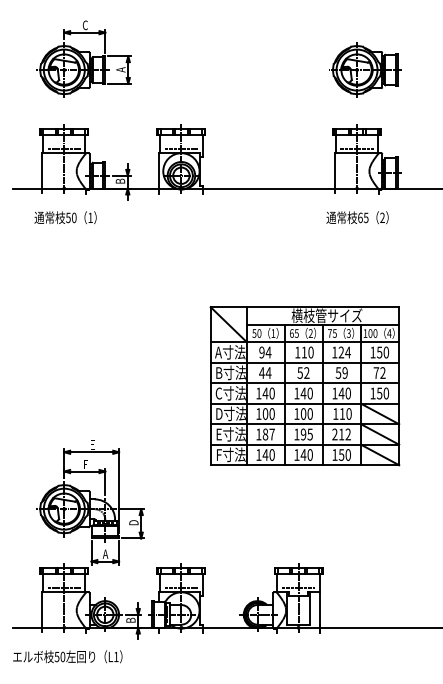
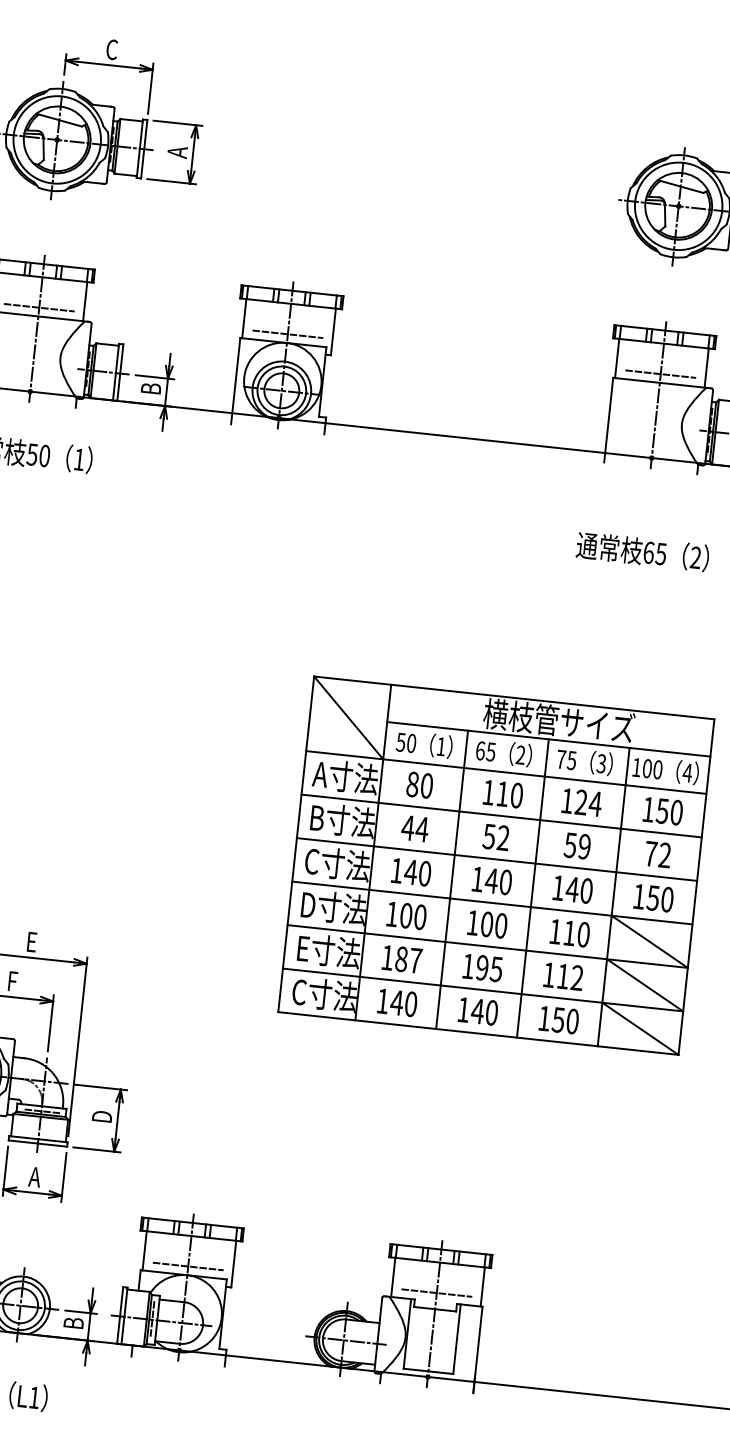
text: (357, 217) -> (642, 551), moved
text: (265, 352) -> (420, 785), 94 -> 80
text: (334, 434) -> (548, 974), 212 -> 112
text: (230, 454) -> (322, 993), F寸法 -> C寸法

